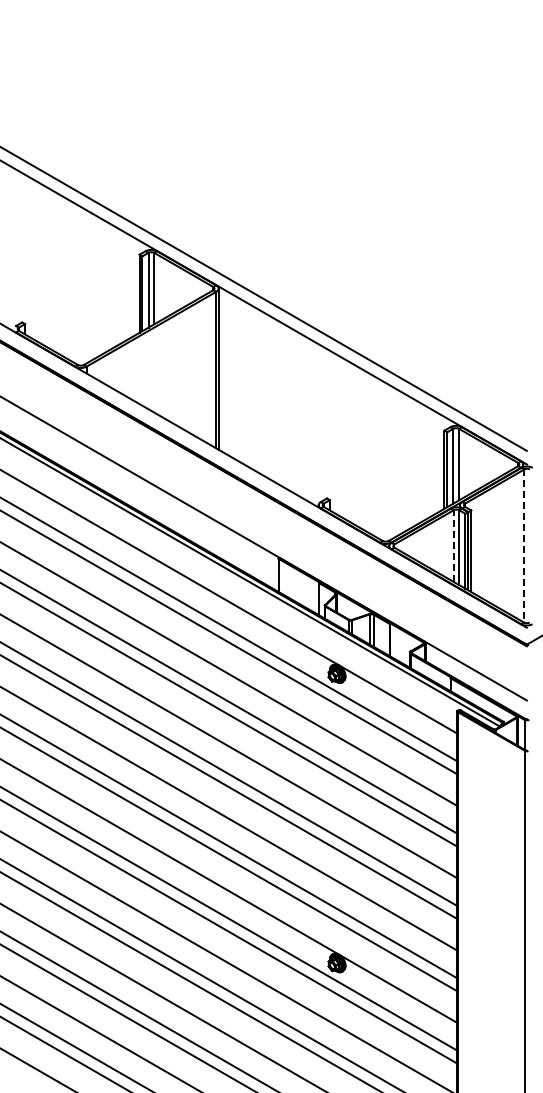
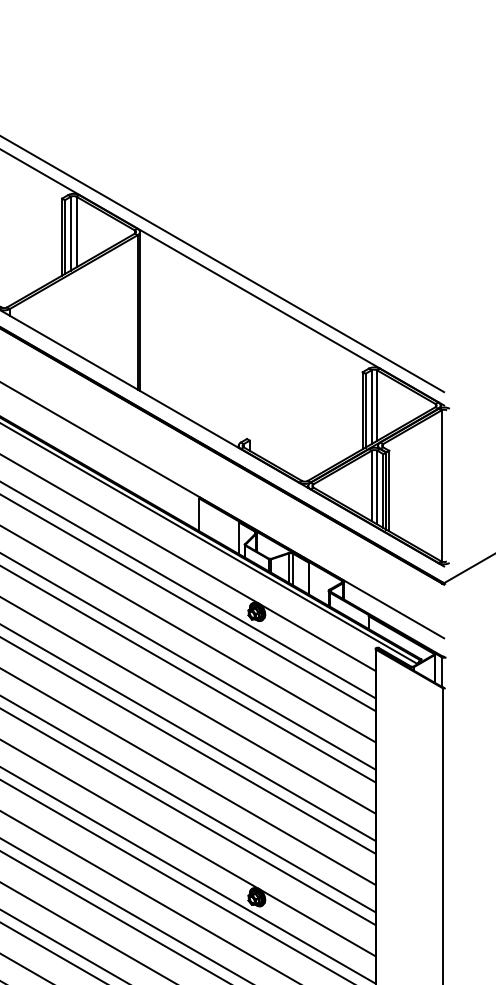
line: (453, 546) -> (371, 486), dashed -> solid
line: (524, 546) -> (441, 486), dashed -> solid

